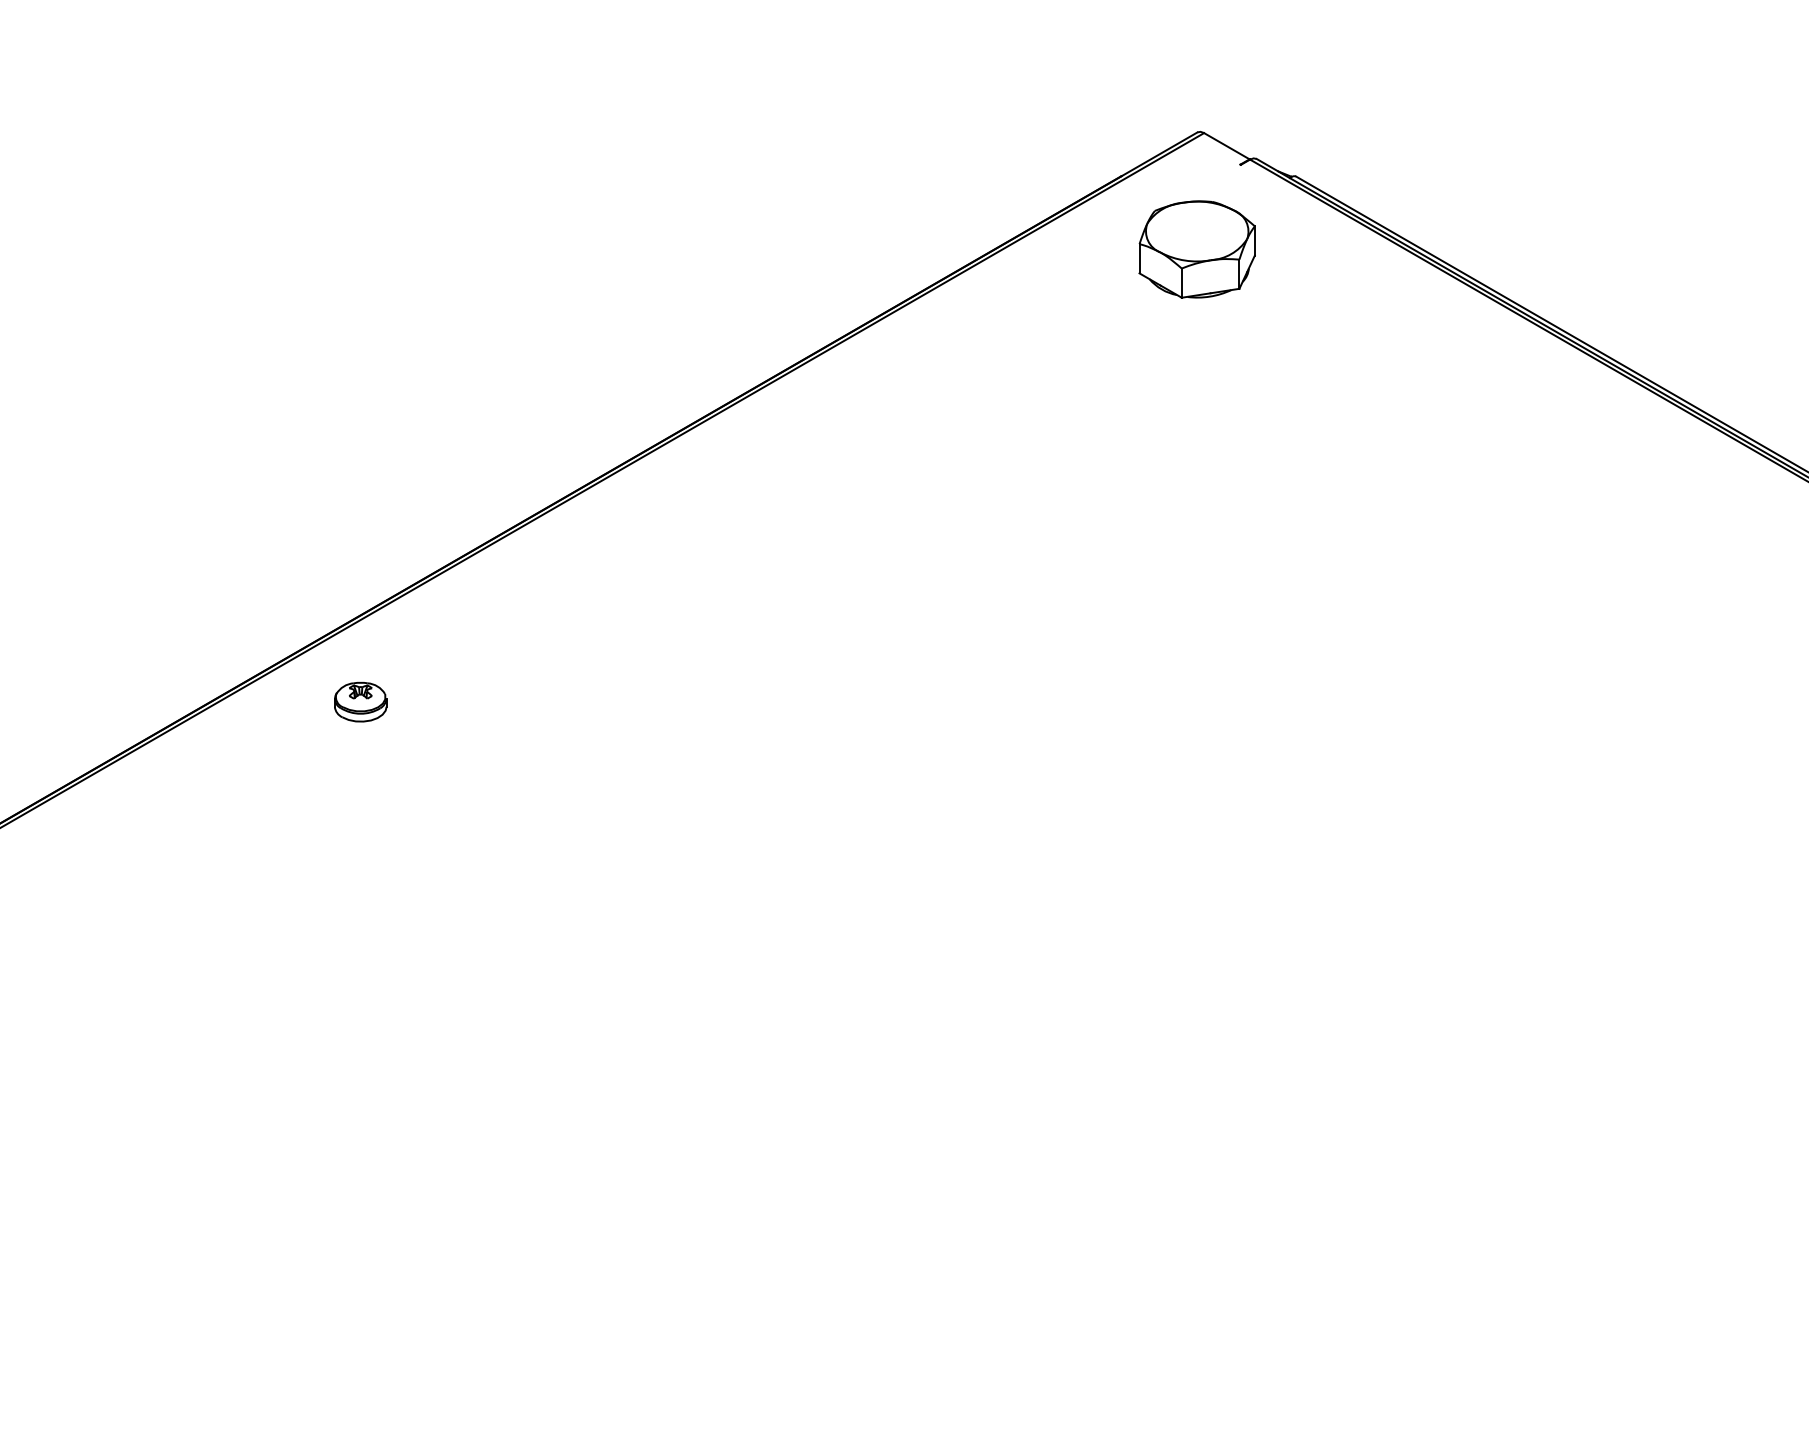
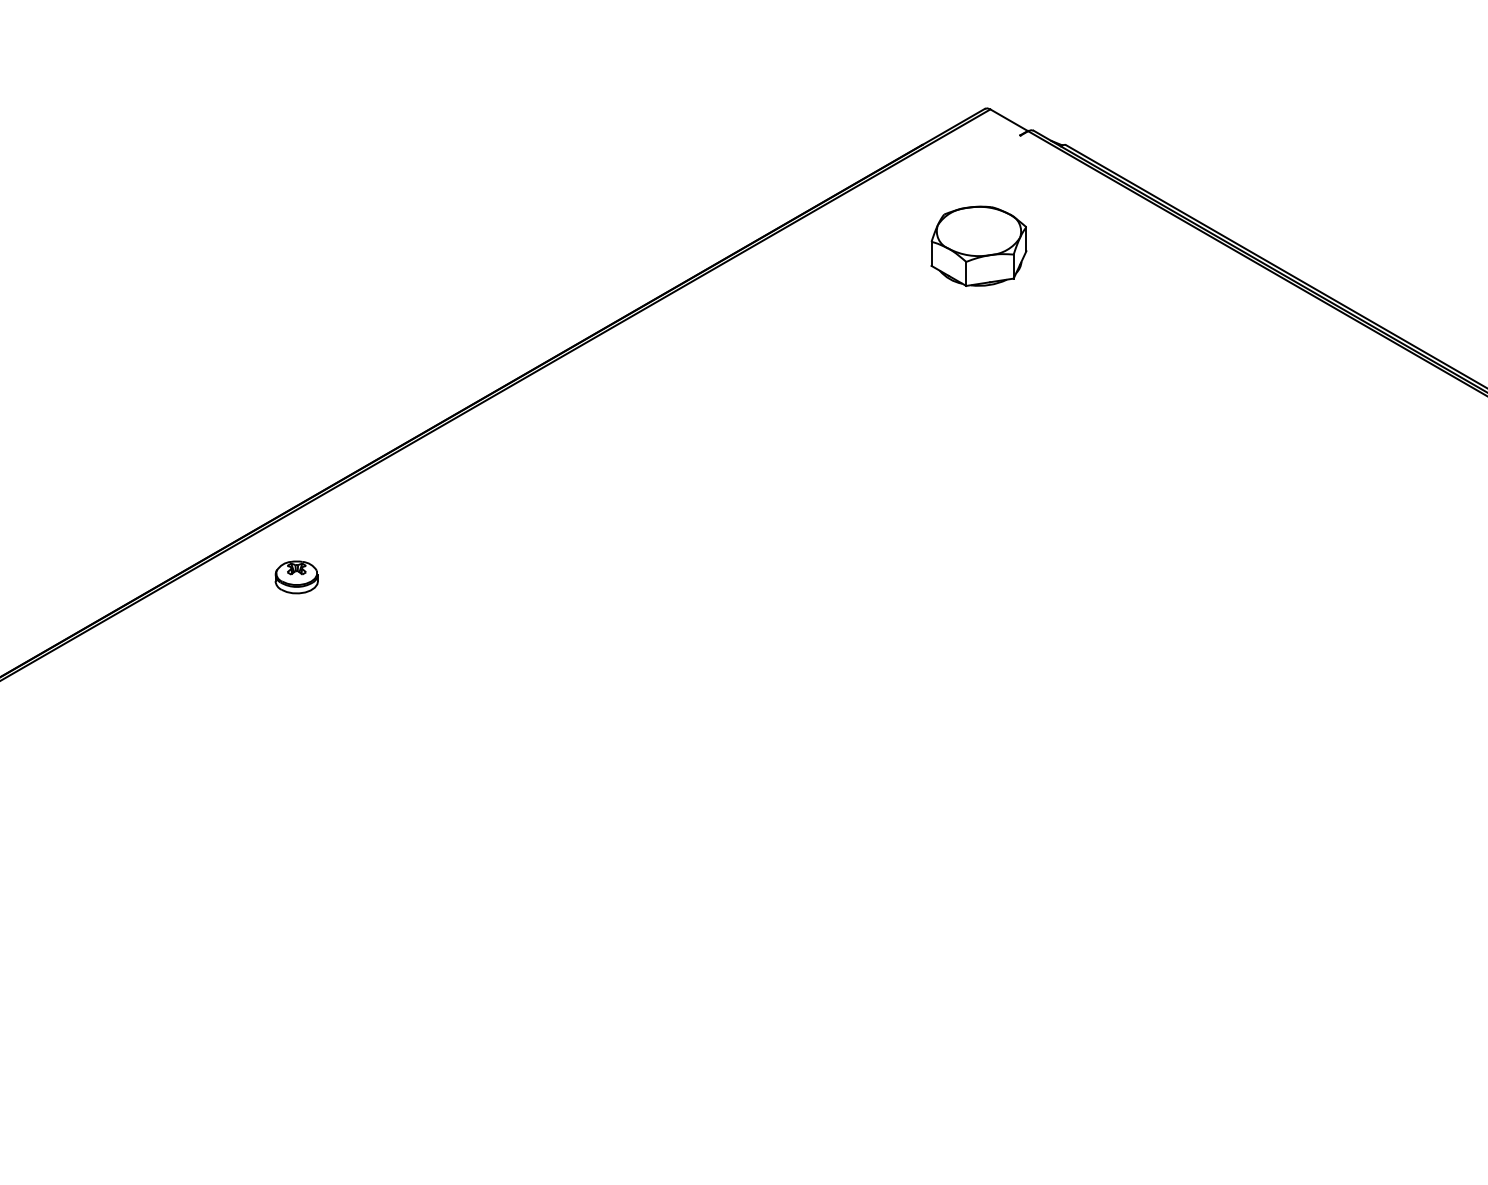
part: (1196, 249) -> (978, 246), moved

